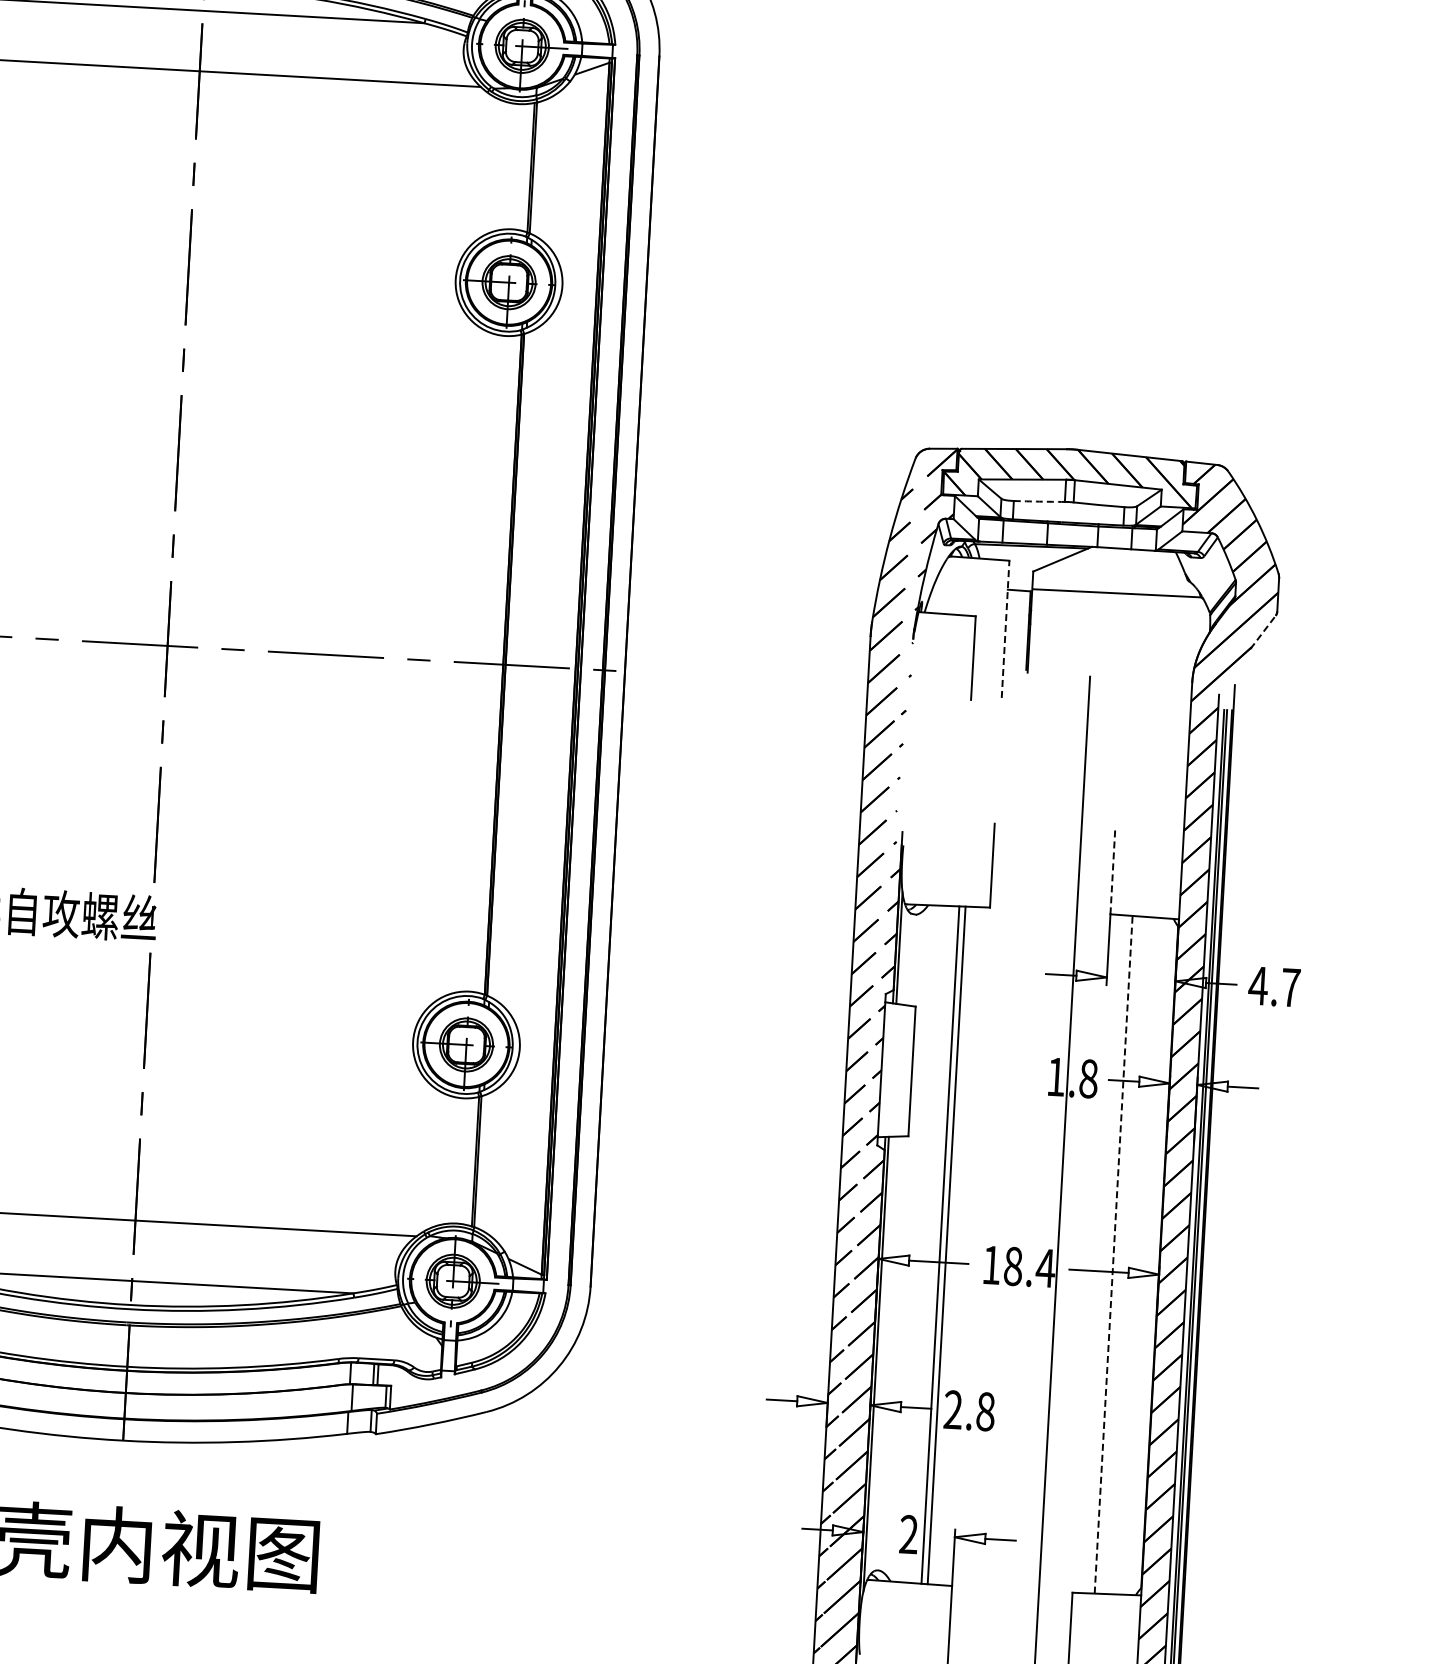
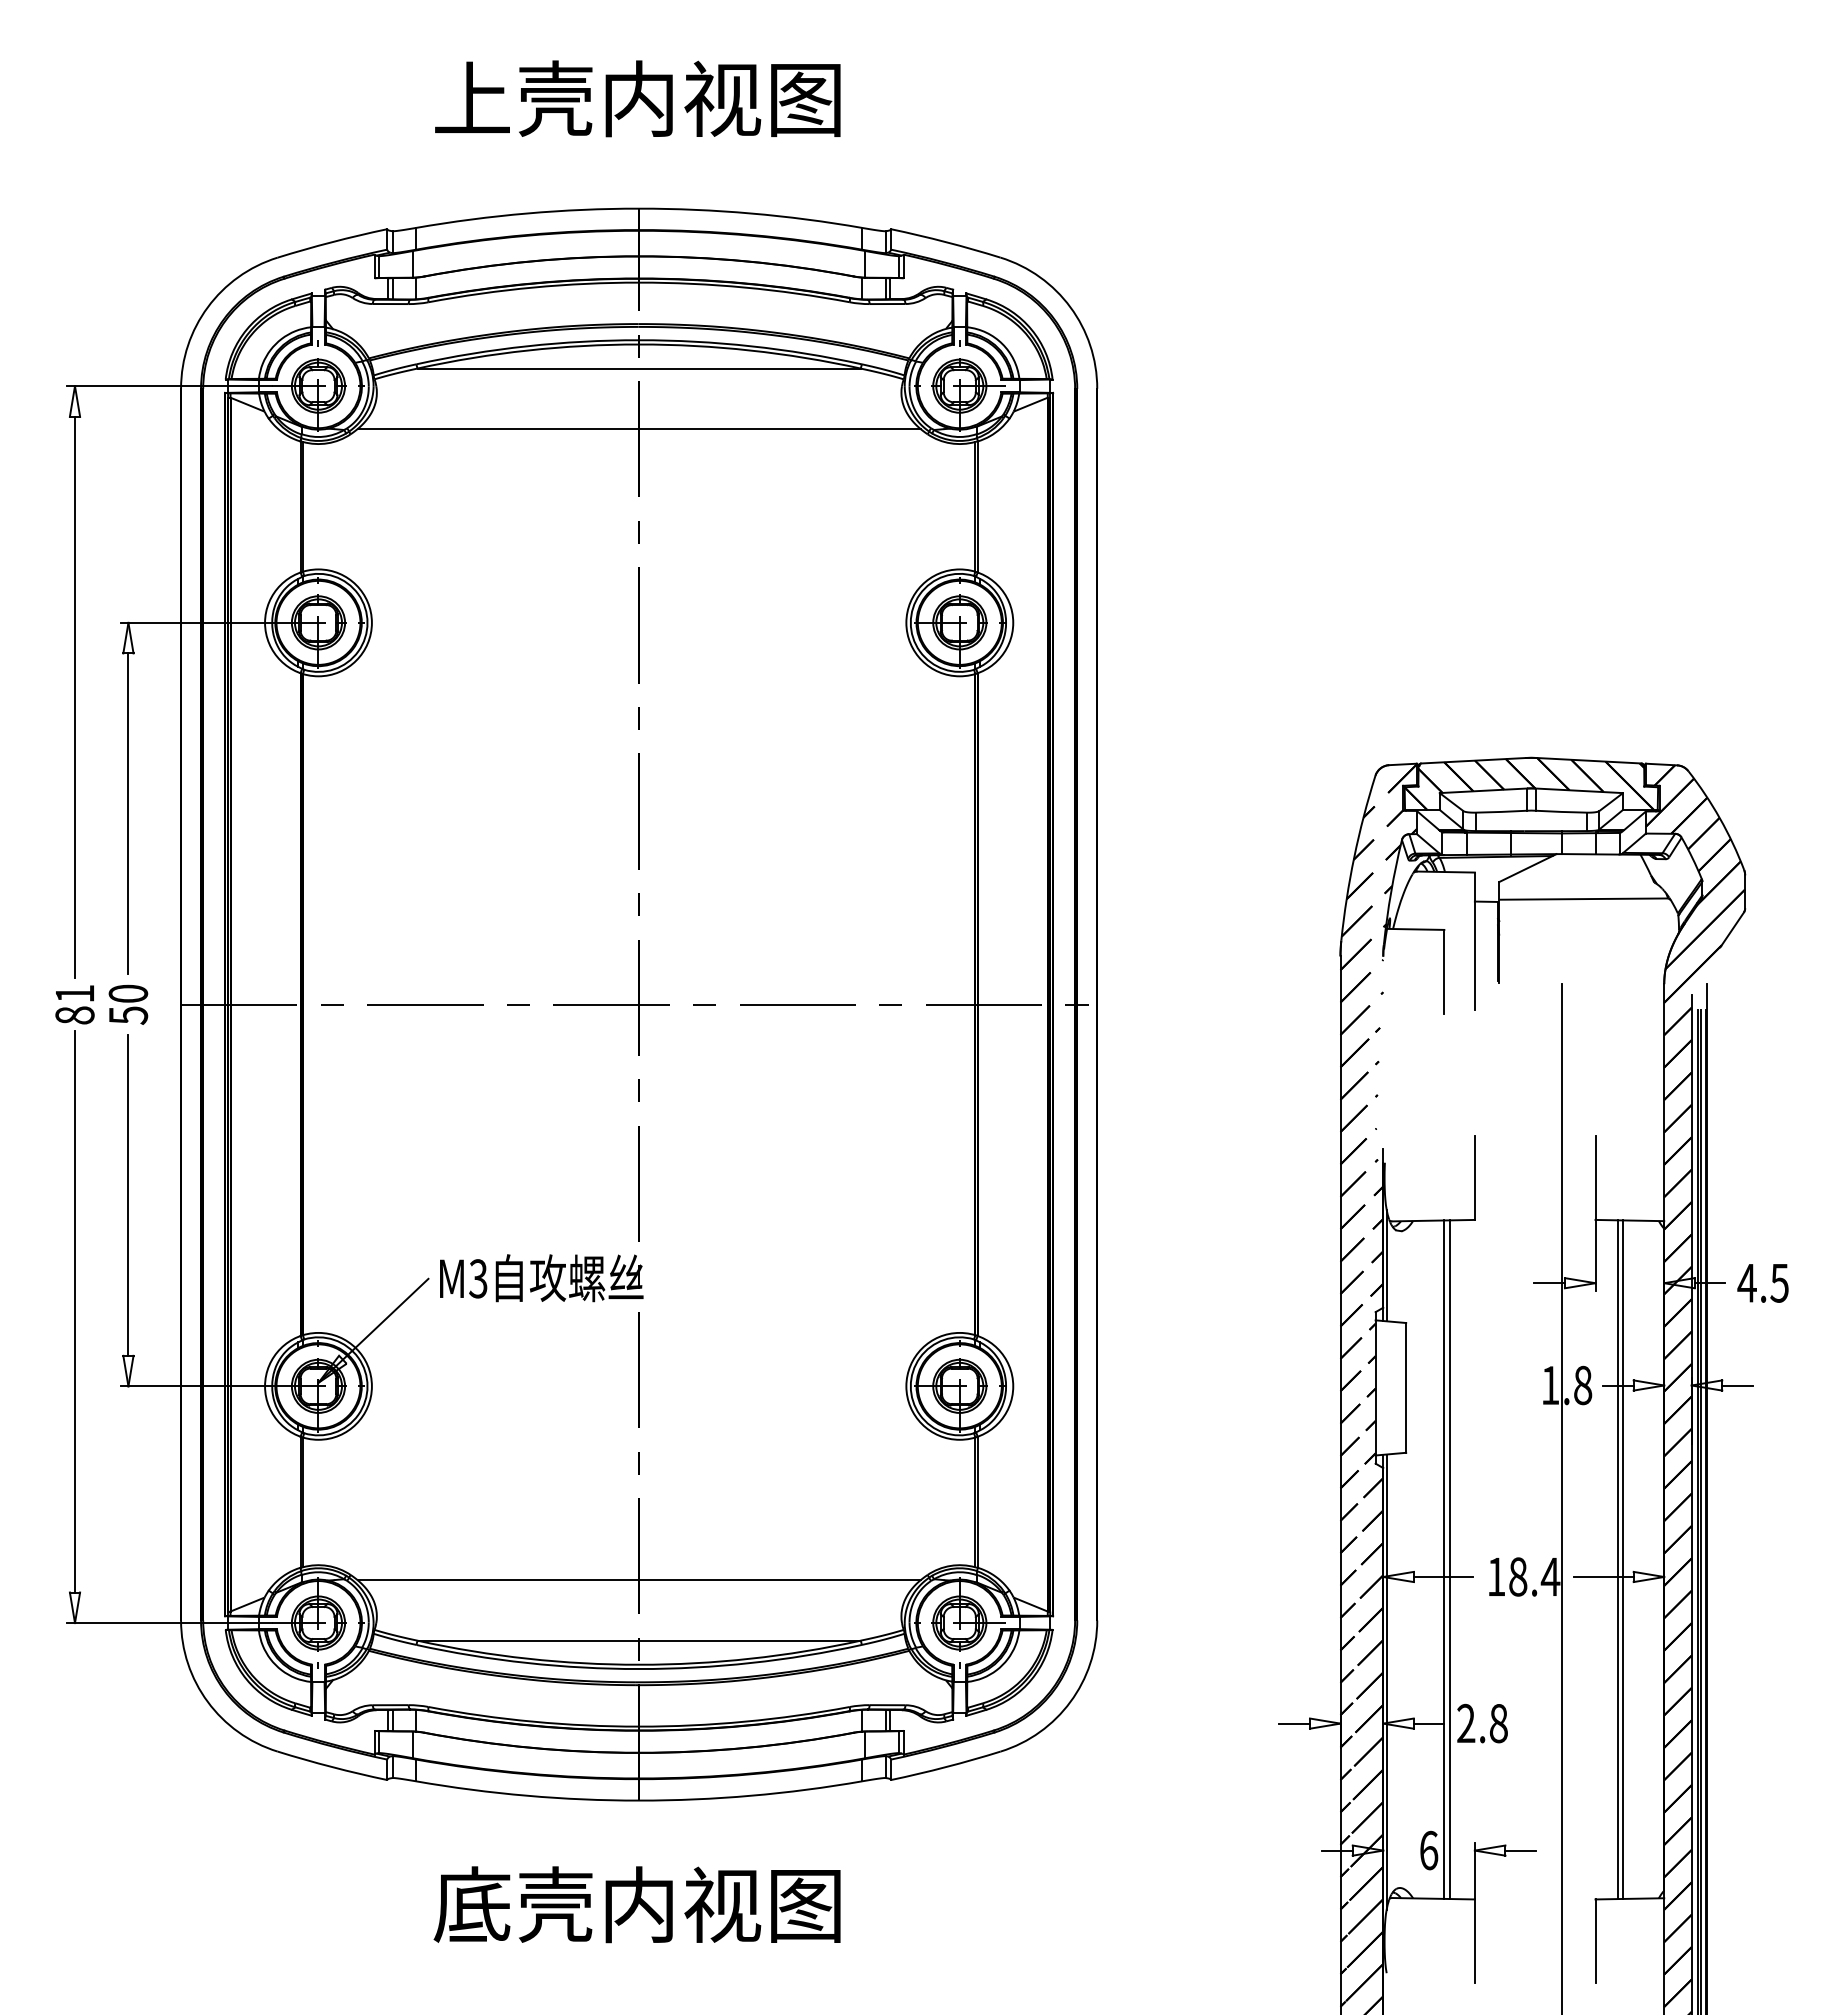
arc: (1039, 501) -> (1501, 811), dashed -> solid
line: (1005, 629) -> (1474, 941), dashed -> solid
line: (1263, 631) -> (1732, 929), dashed -> solid
line: (1112, 871) -> (1595, 1177), dashed -> solid
text: (1290, 988) -> (1779, 1283), 4.7 -> 4.5
line: (1113, 1254) -> (1617, 1559), dashed -> solid
line: (1118, 1254) -> (1622, 1559), added
text: (909, 1534) -> (1429, 1850), 2 -> 6

